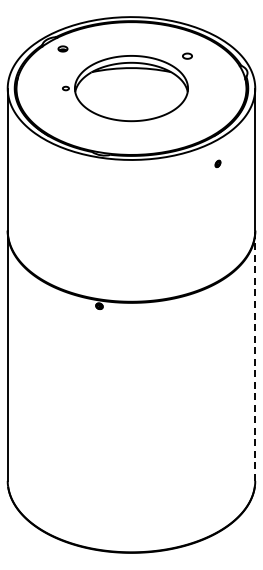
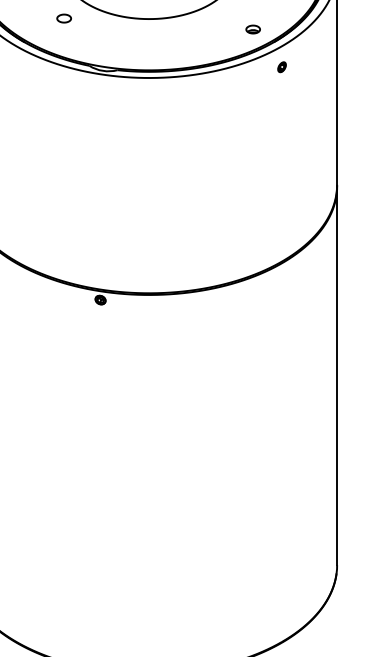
part: (75, 120) -> (64, 18), added
part: (199, 127) -> (252, 28), added
part: (217, 163) -> (281, 66), moved
line: (255, 356) -> (337, 376), dashed -> solid

